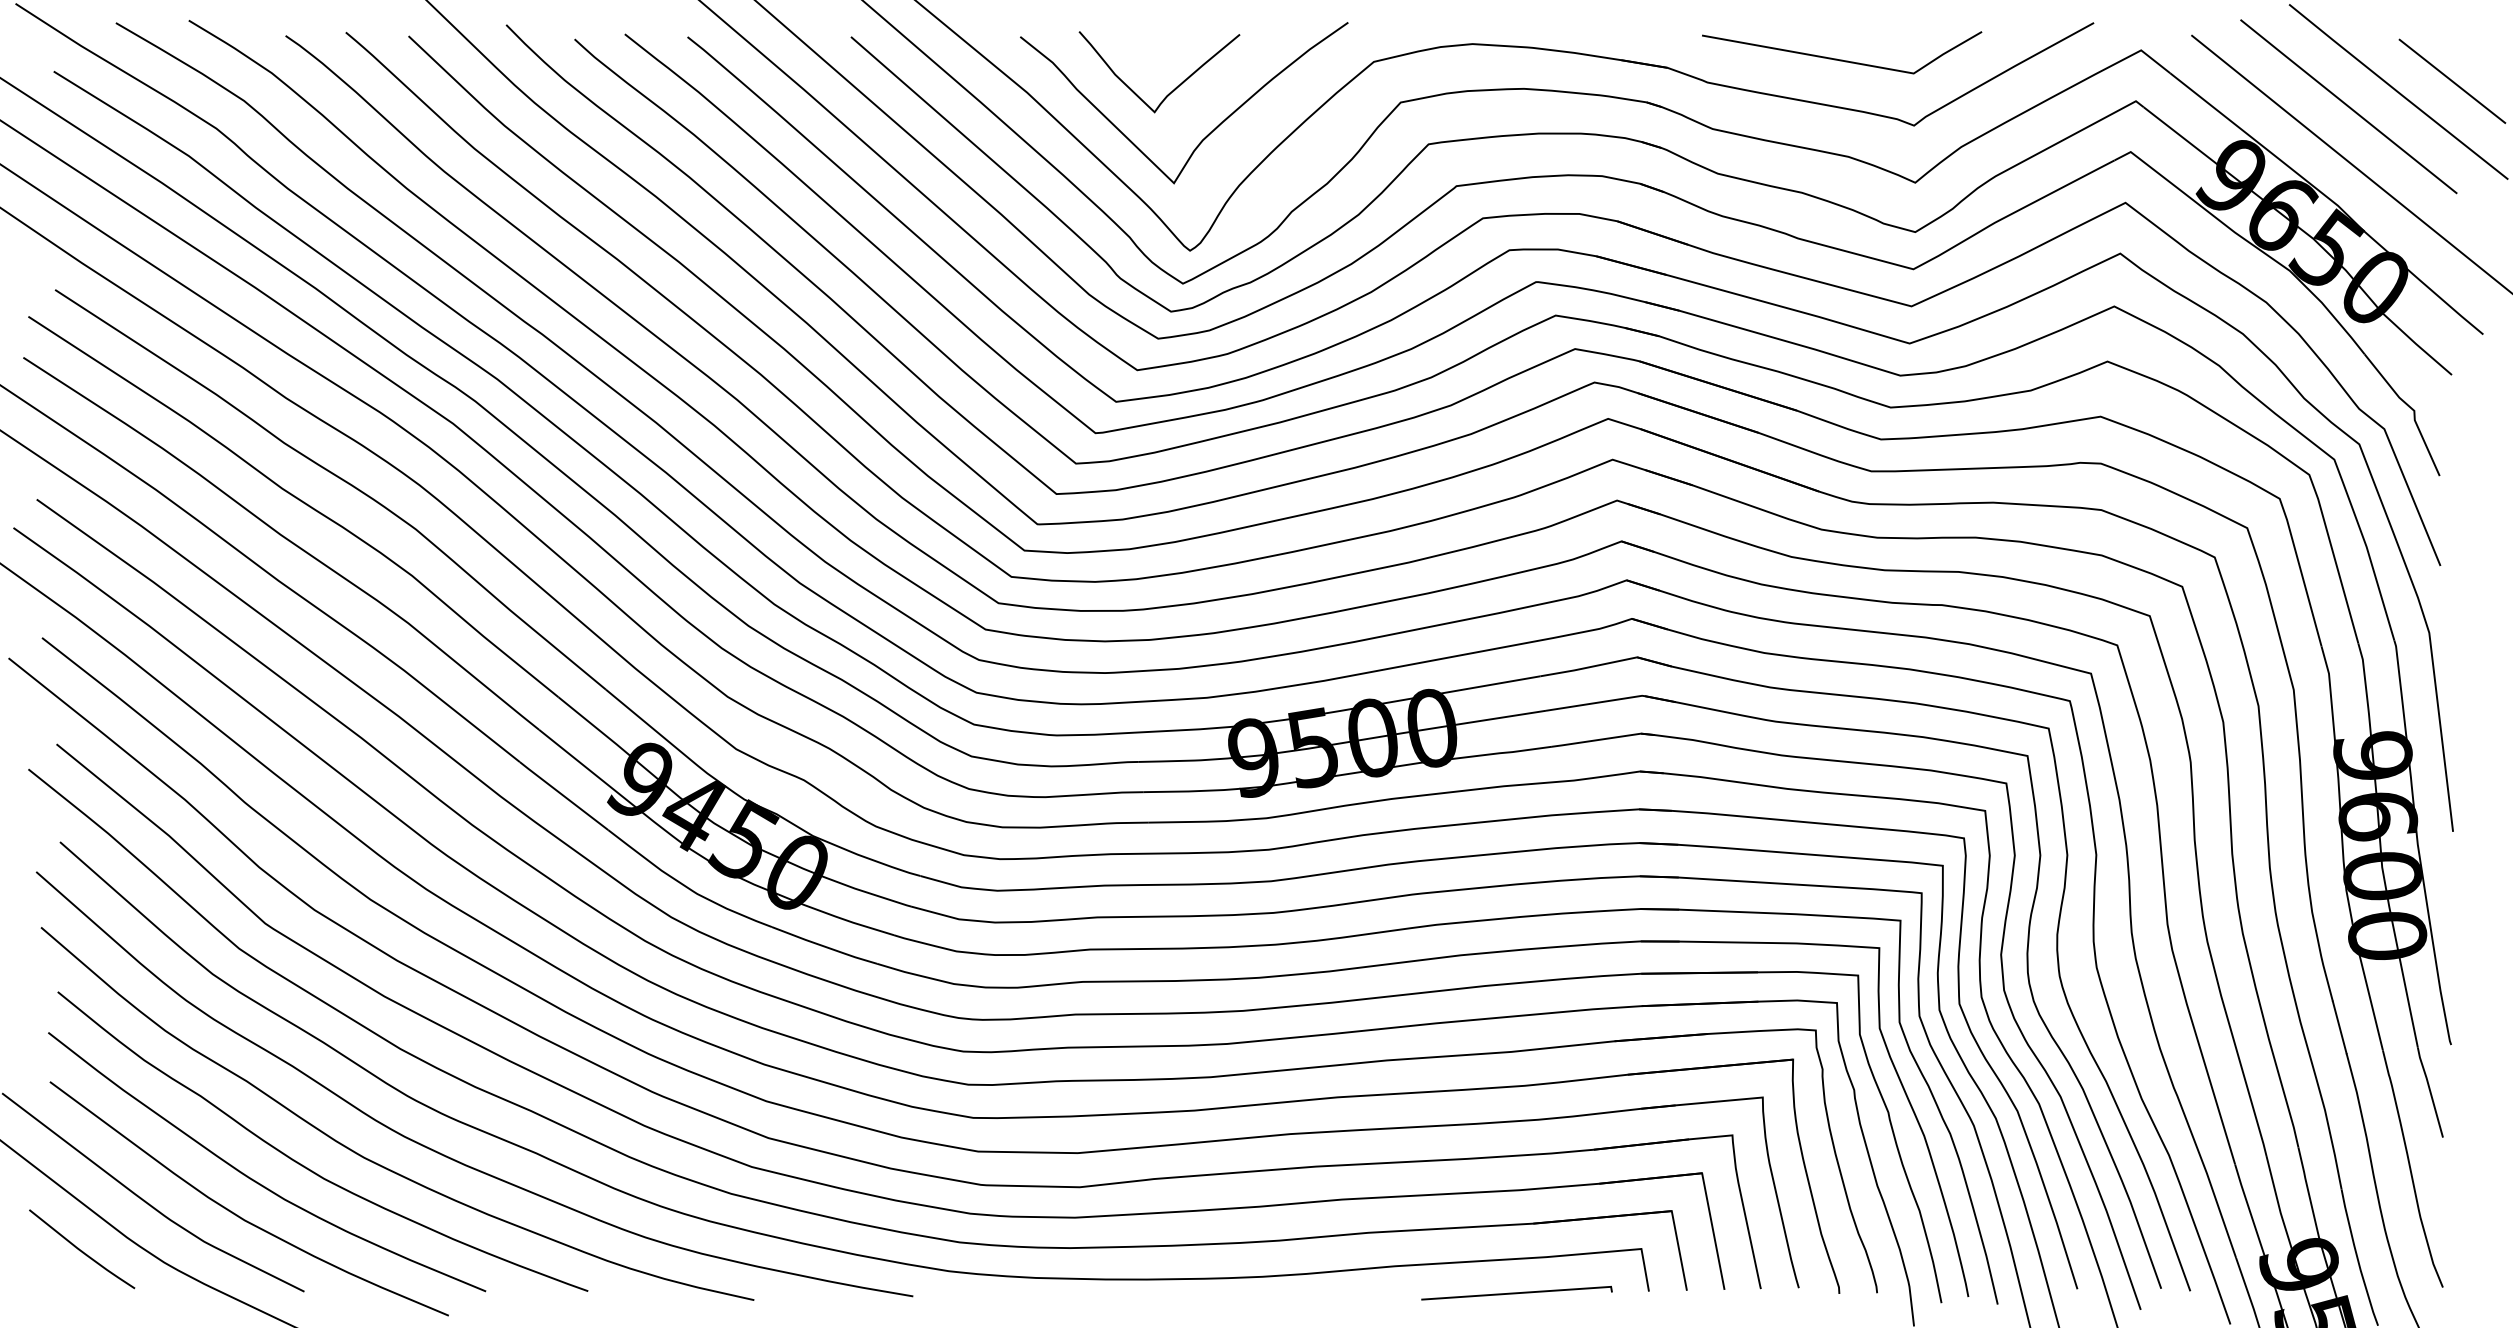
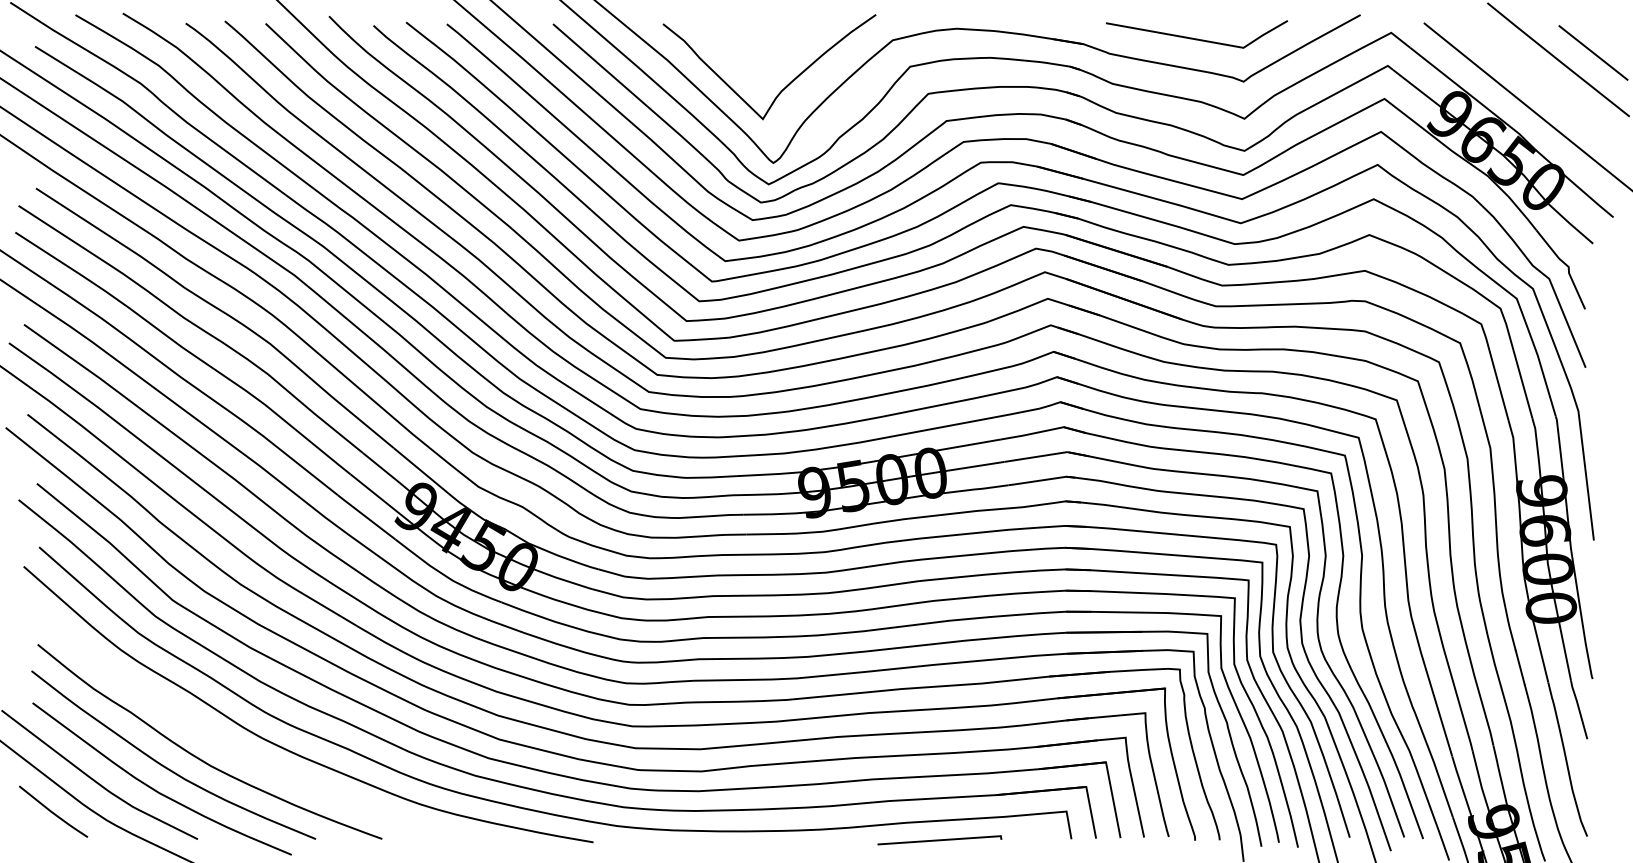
curve: (1174, 86) -> (763, 56), removed
line: (2347, 106) -> (1525, 69), removed
curve: (374, 1161) -> (243, 754), removed
line: (1516, 1293) -> (939, 840), moved

